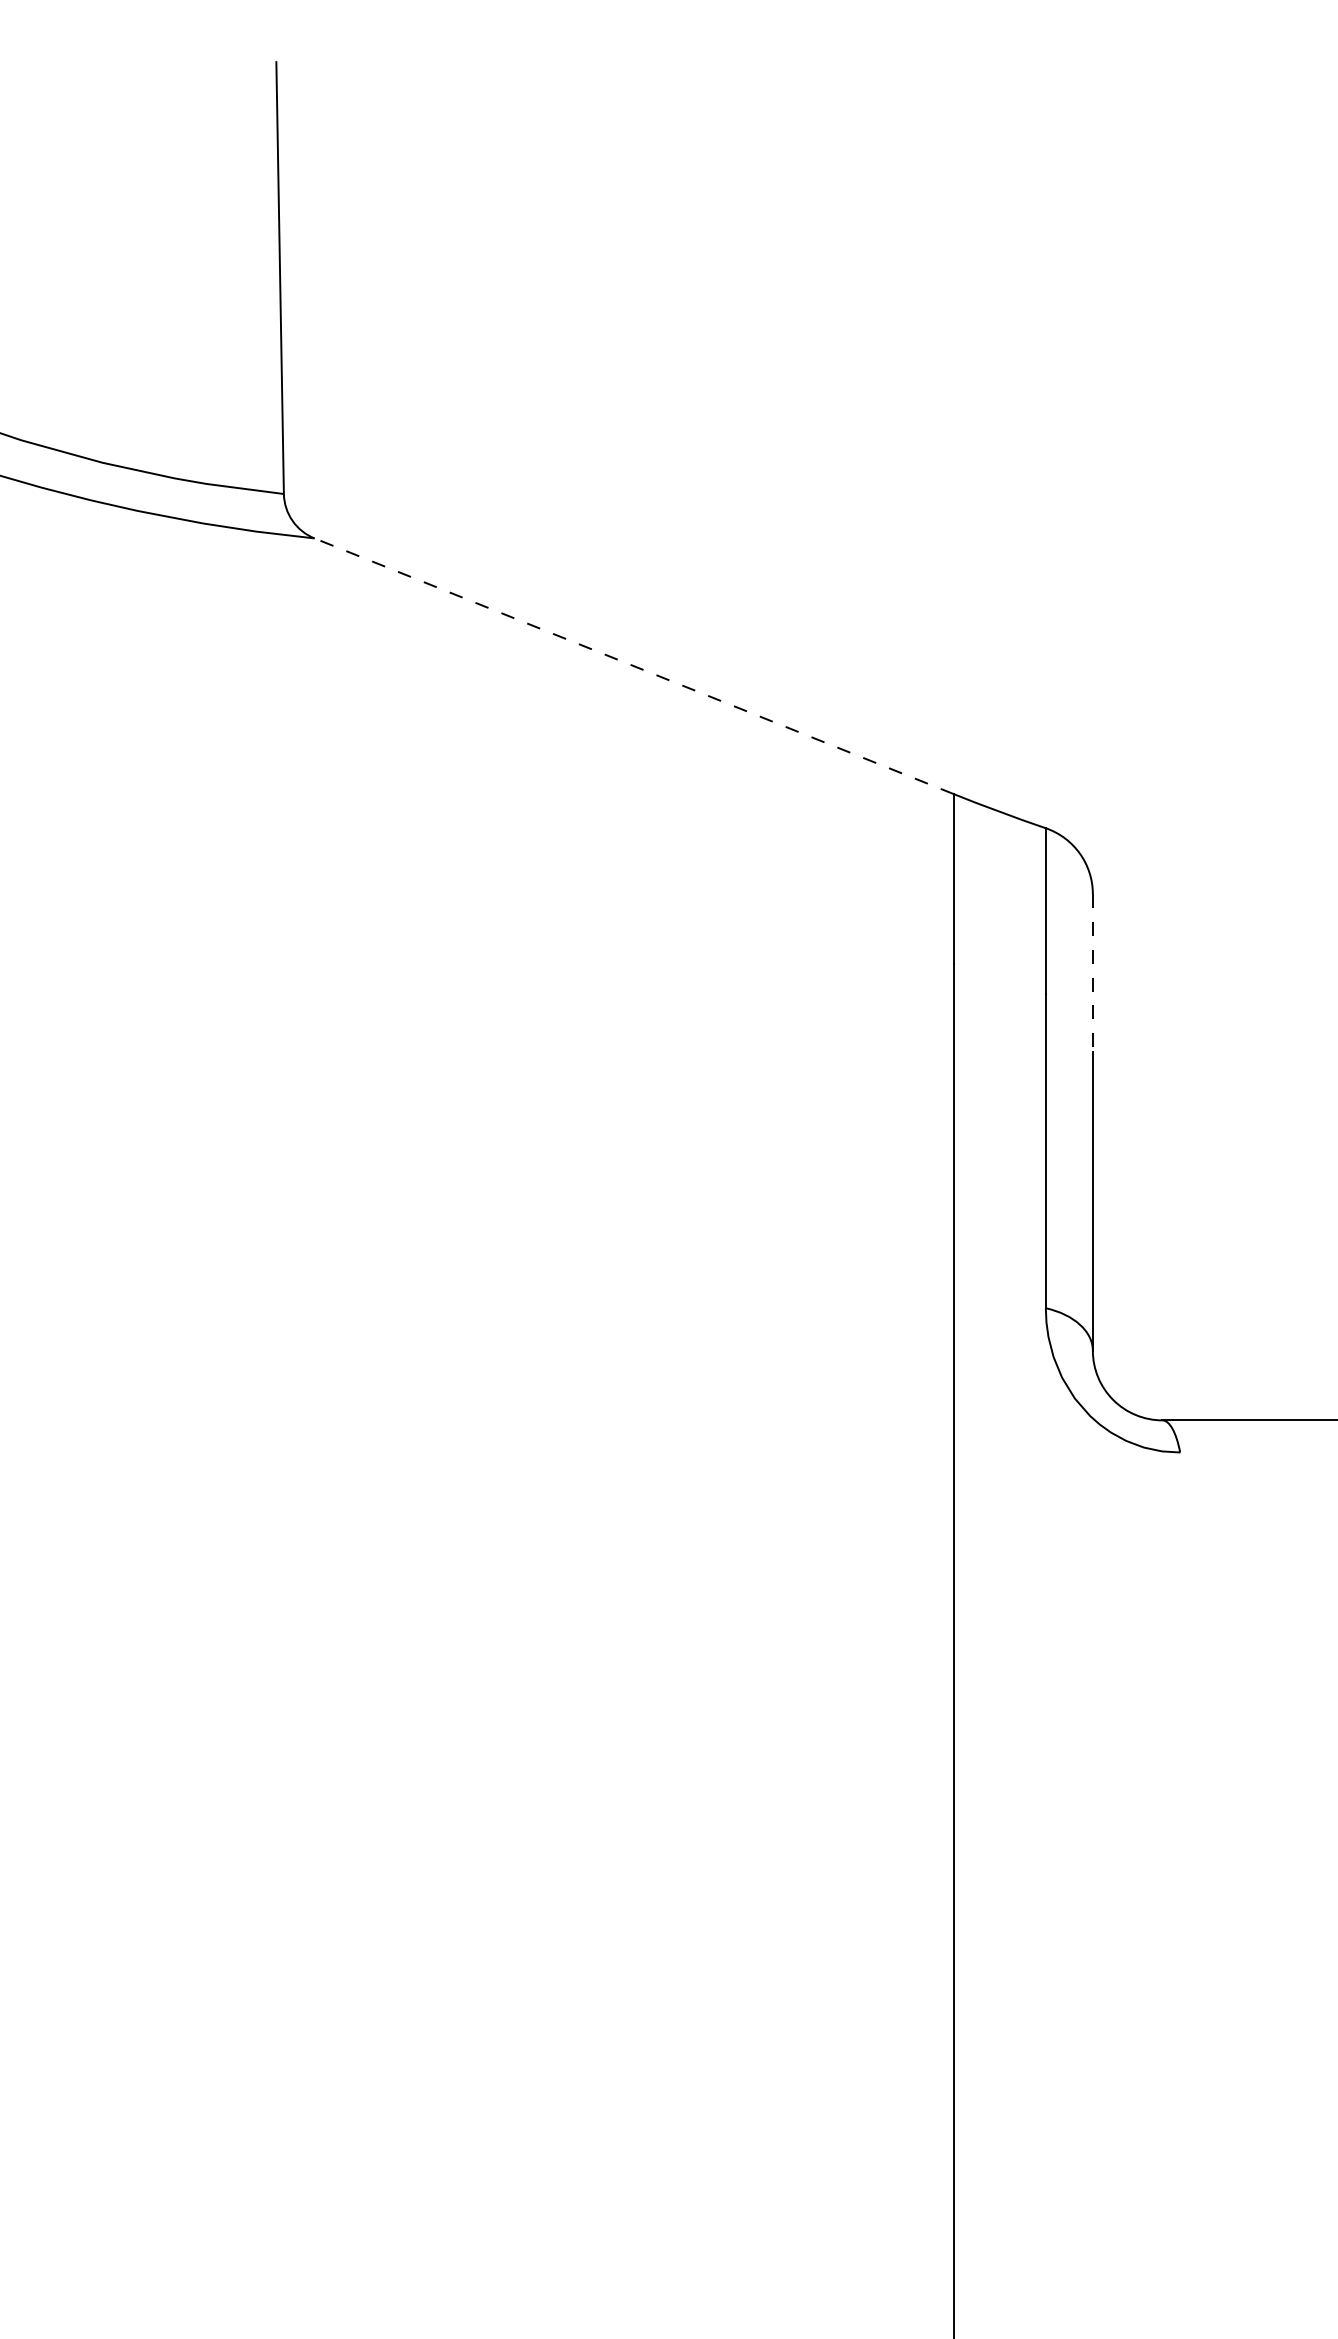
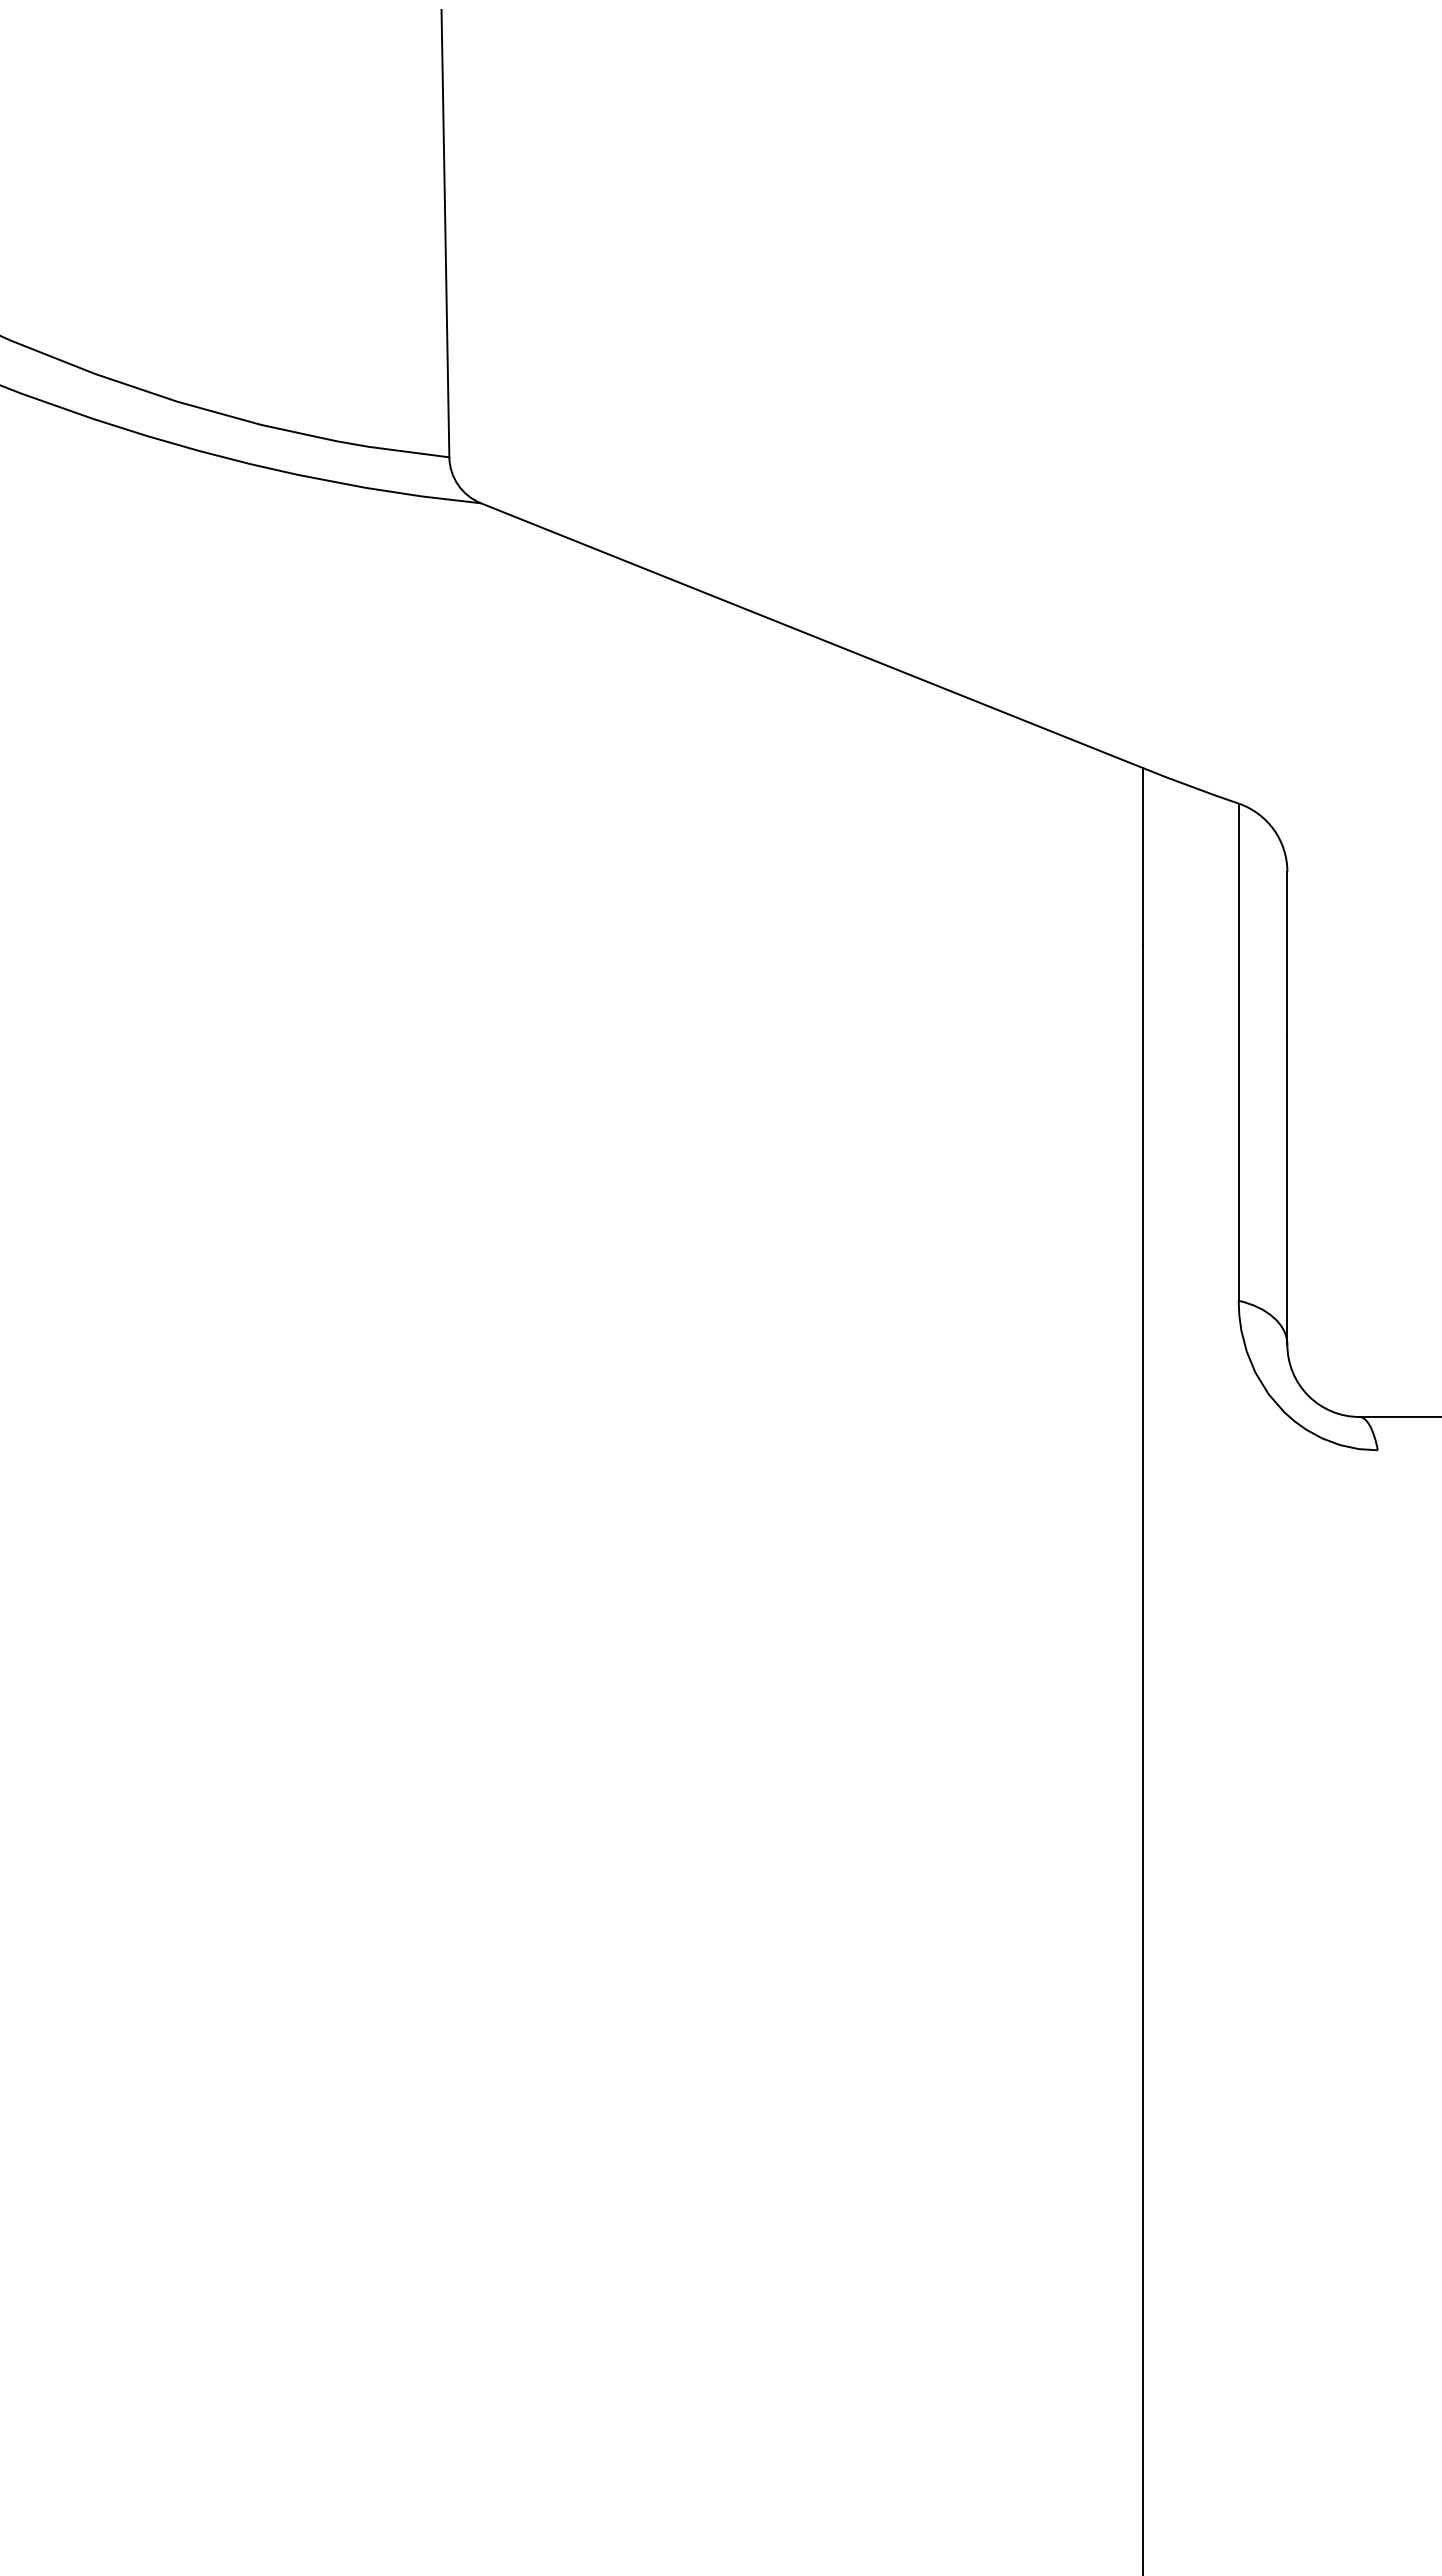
line: (634, 665) -> (812, 635), dashed -> solid
line: (1092, 972) -> (1287, 953), dashed -> solid

